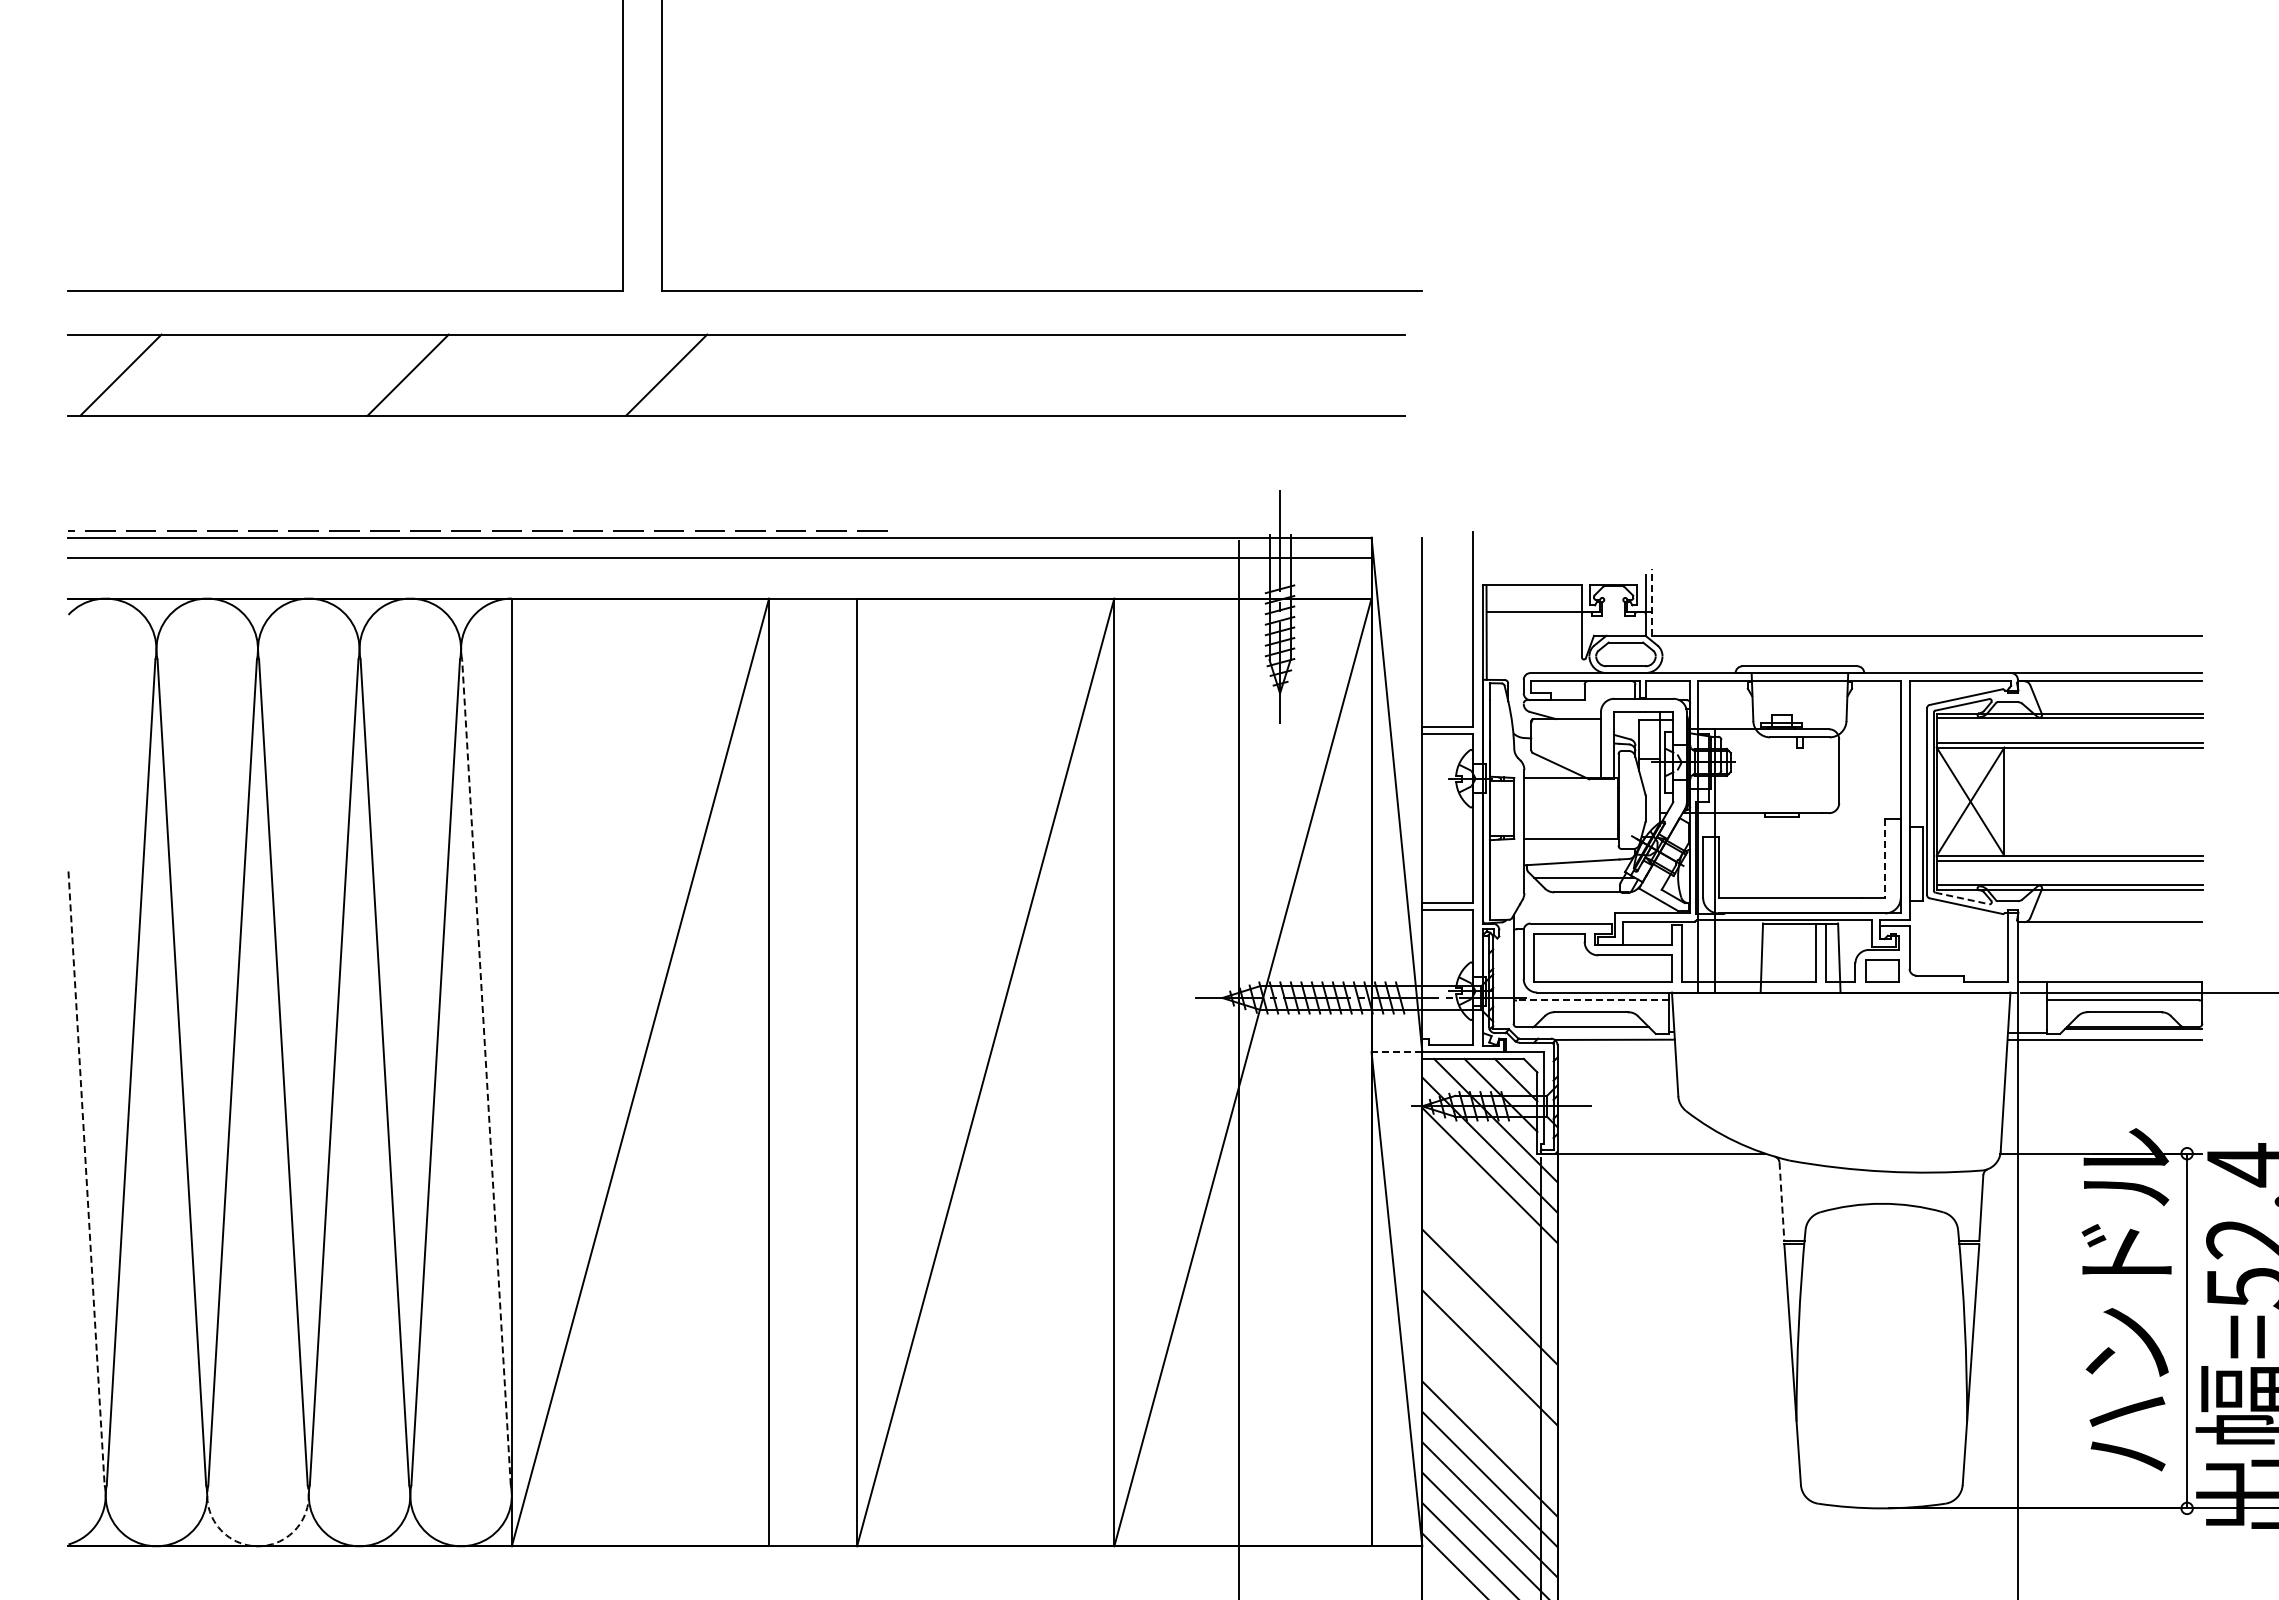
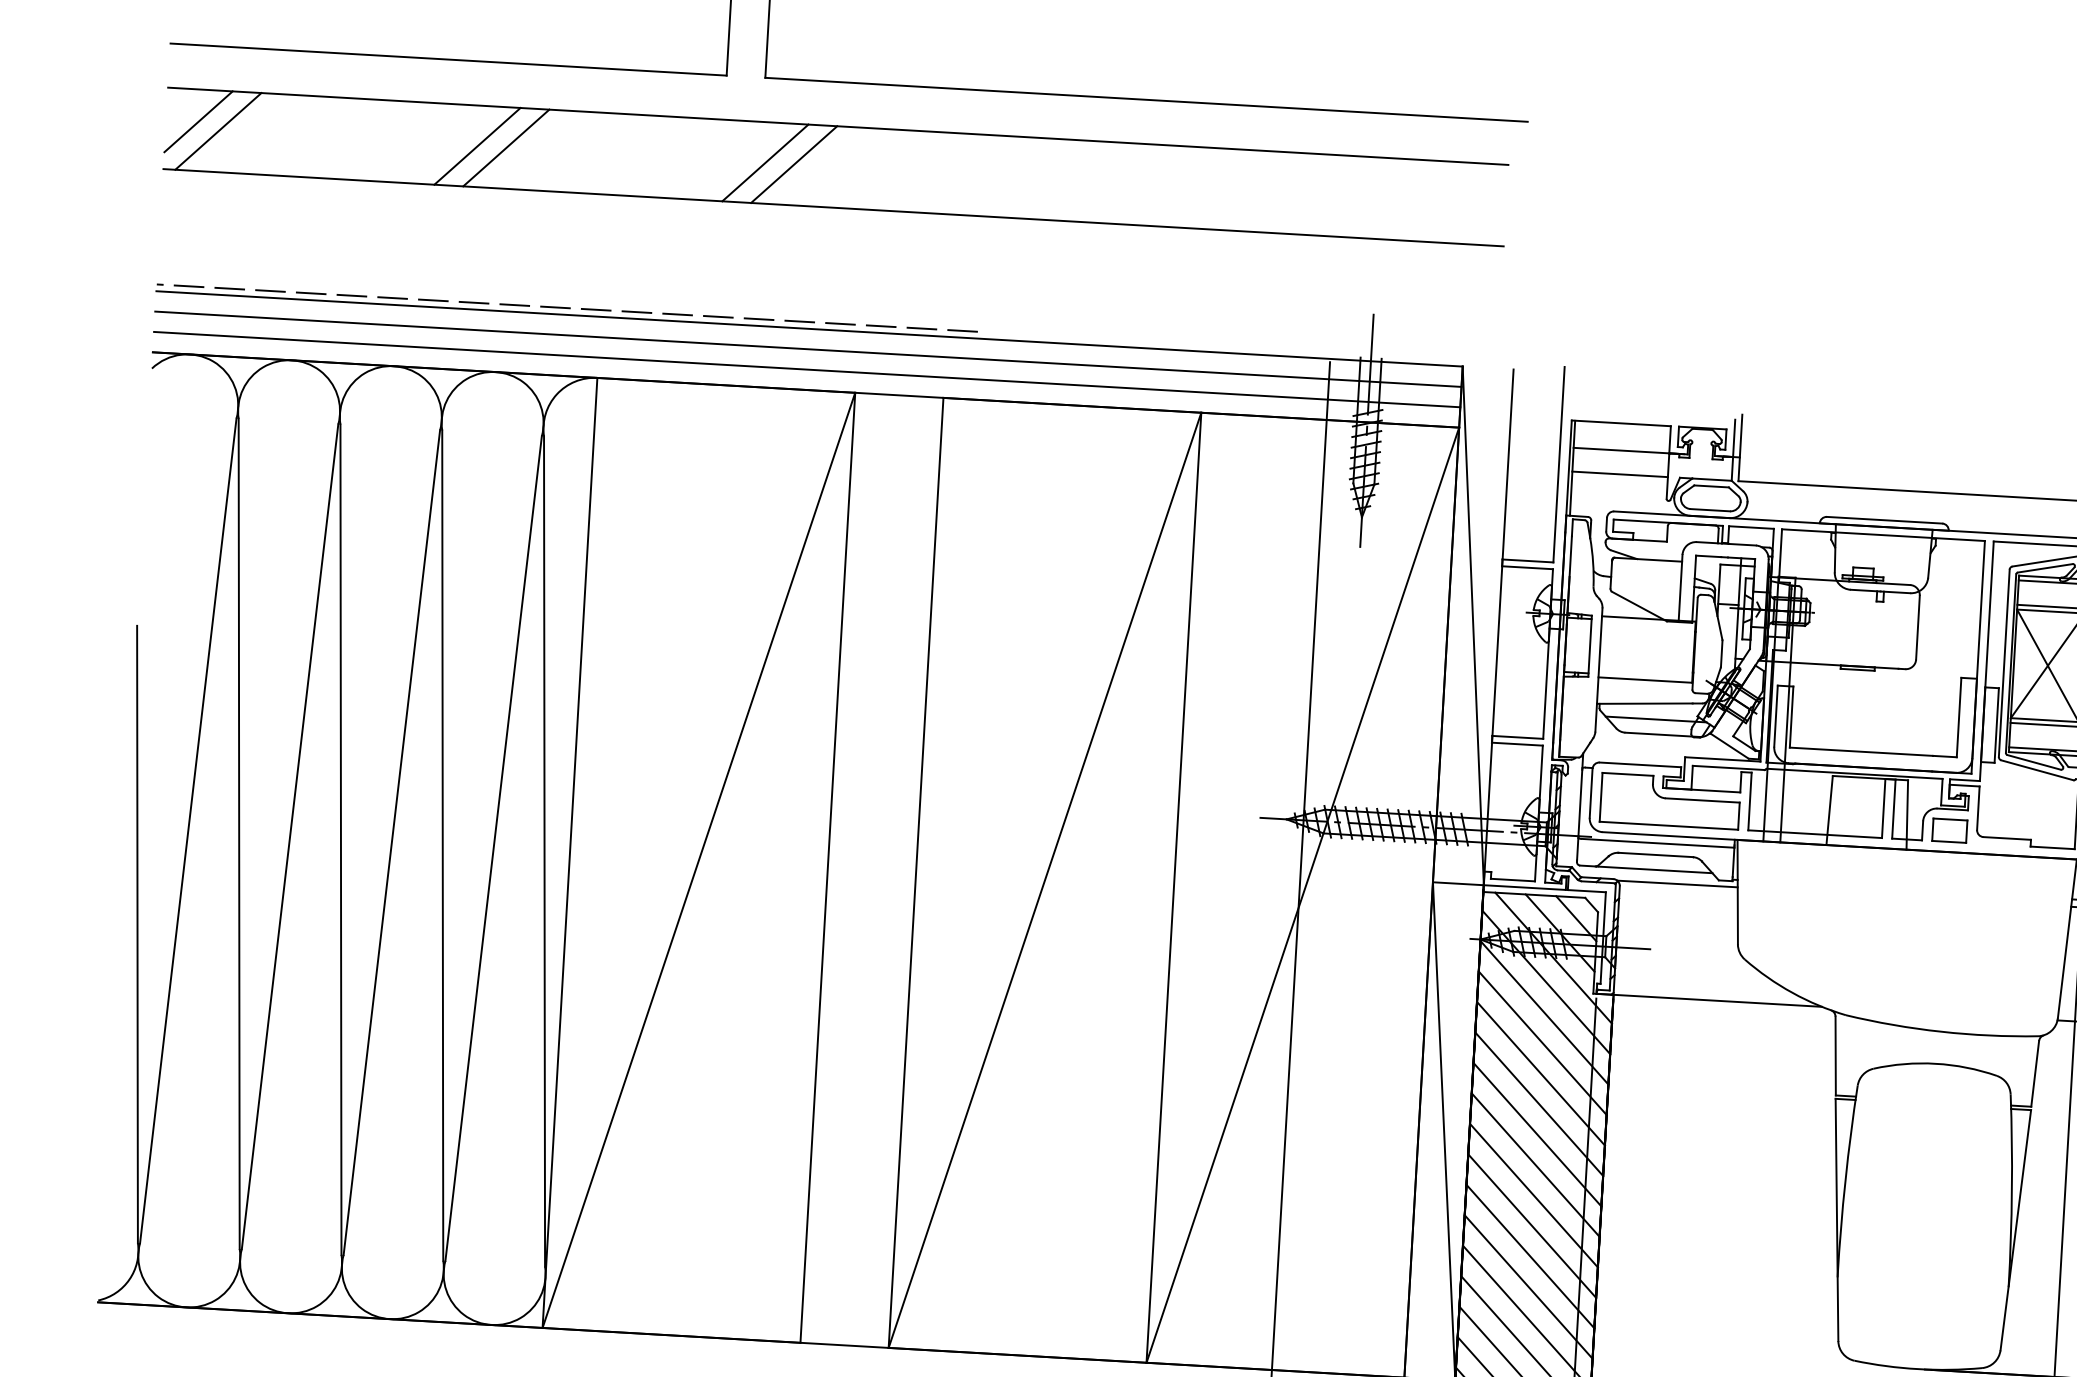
line: (100, 366) -> (198, 121), added
line: (379, 374) -> (477, 145), added
line: (694, 374) -> (793, 163), added
line: (719, 578) -> (806, 369), added
line: (1652, 602) -> (1740, 447), dashed -> solid
line: (1533, 635) -> (1619, 473), added
line: (1885, 858) -> (1959, 717), dashed -> solid
line: (1962, 898) -> (2034, 762), dashed -> solid
line: (1592, 1000) -> (1657, 843), dashed -> solid
line: (1396, 1052) -> (1457, 884), dashed -> solid
line: (486, 1071) -> (544, 850), dashed -> solid
line: (86, 1178) -> (137, 934), dashed -> solid
line: (1781, 1202) -> (1835, 1056), dashed -> solid
line: (1489, 1205) -> (1542, 1042), added
line: (1489, 1236) -> (1540, 1073), added
line: (1489, 1266) -> (1538, 1103), added
line: (1489, 1327) -> (1535, 1165), added
line: (1489, 1388) -> (1531, 1226), added
line: (1489, 1418) -> (1530, 1256), added
arc: (258, 1546) -> (288, 1313), dashed -> solid

